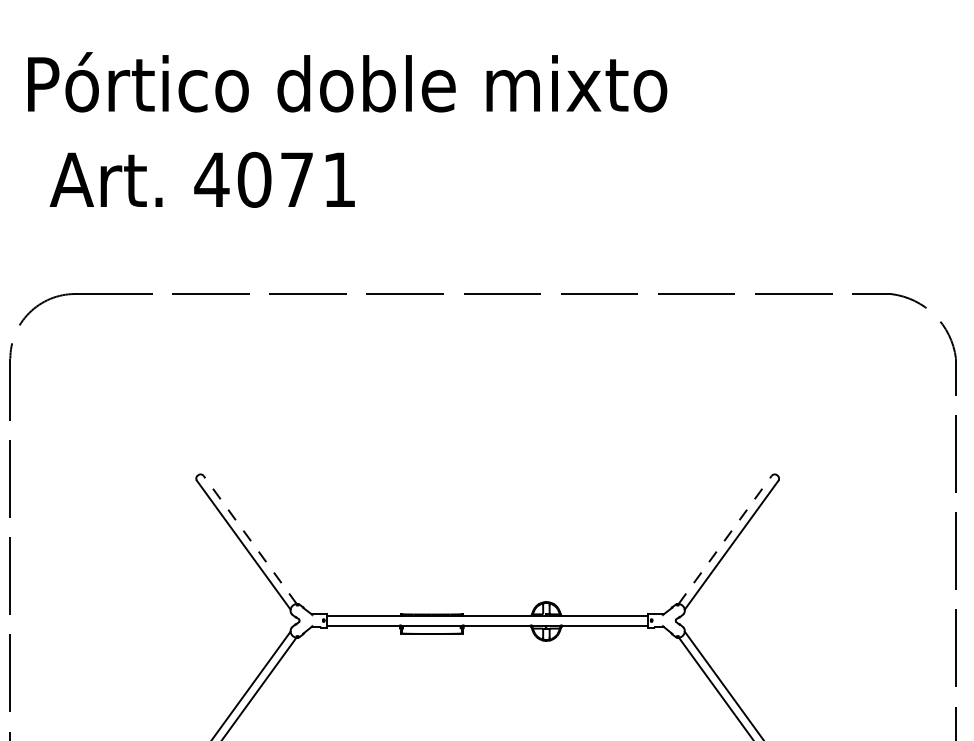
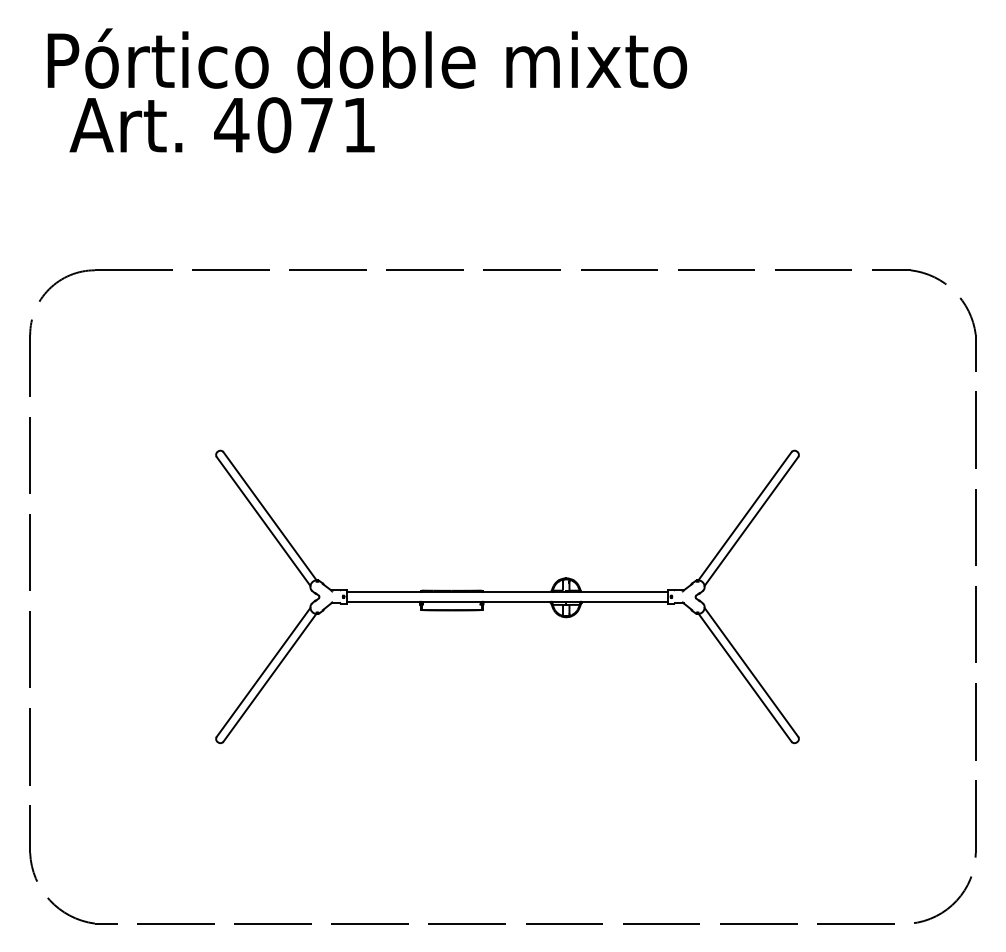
text: (201, 180) -> (221, 125), moved
line: (249, 539) -> (269, 515), dashed -> solid
line: (725, 539) -> (745, 515), dashed -> solid

